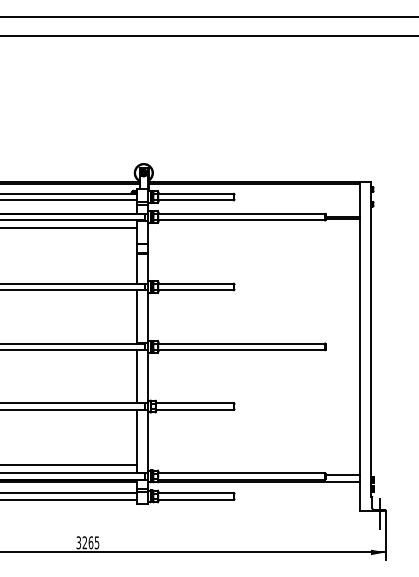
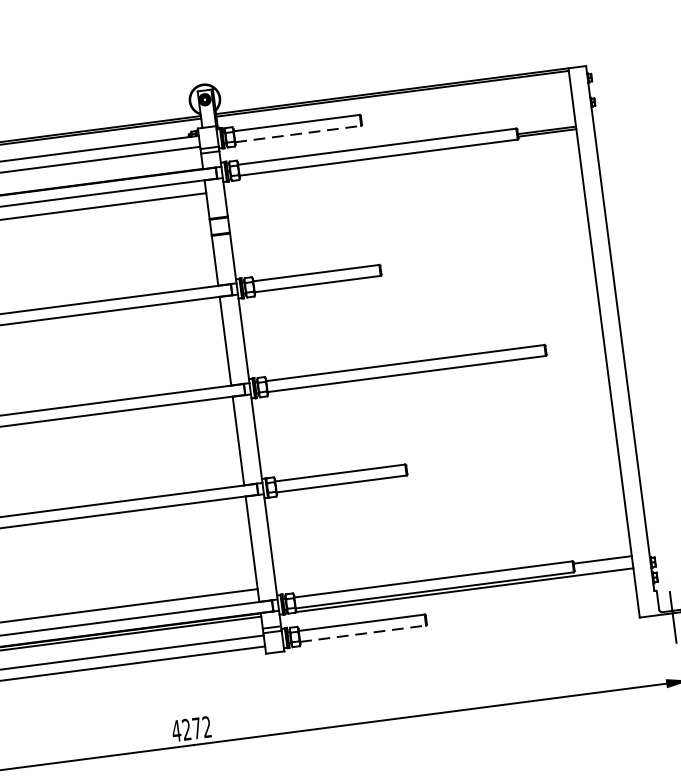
line: (196, 200) -> (298, 134), solid -> dashed
line: (196, 499) -> (363, 633), solid -> dashed
text: (87, 542) -> (190, 728), 3265 -> 4272

